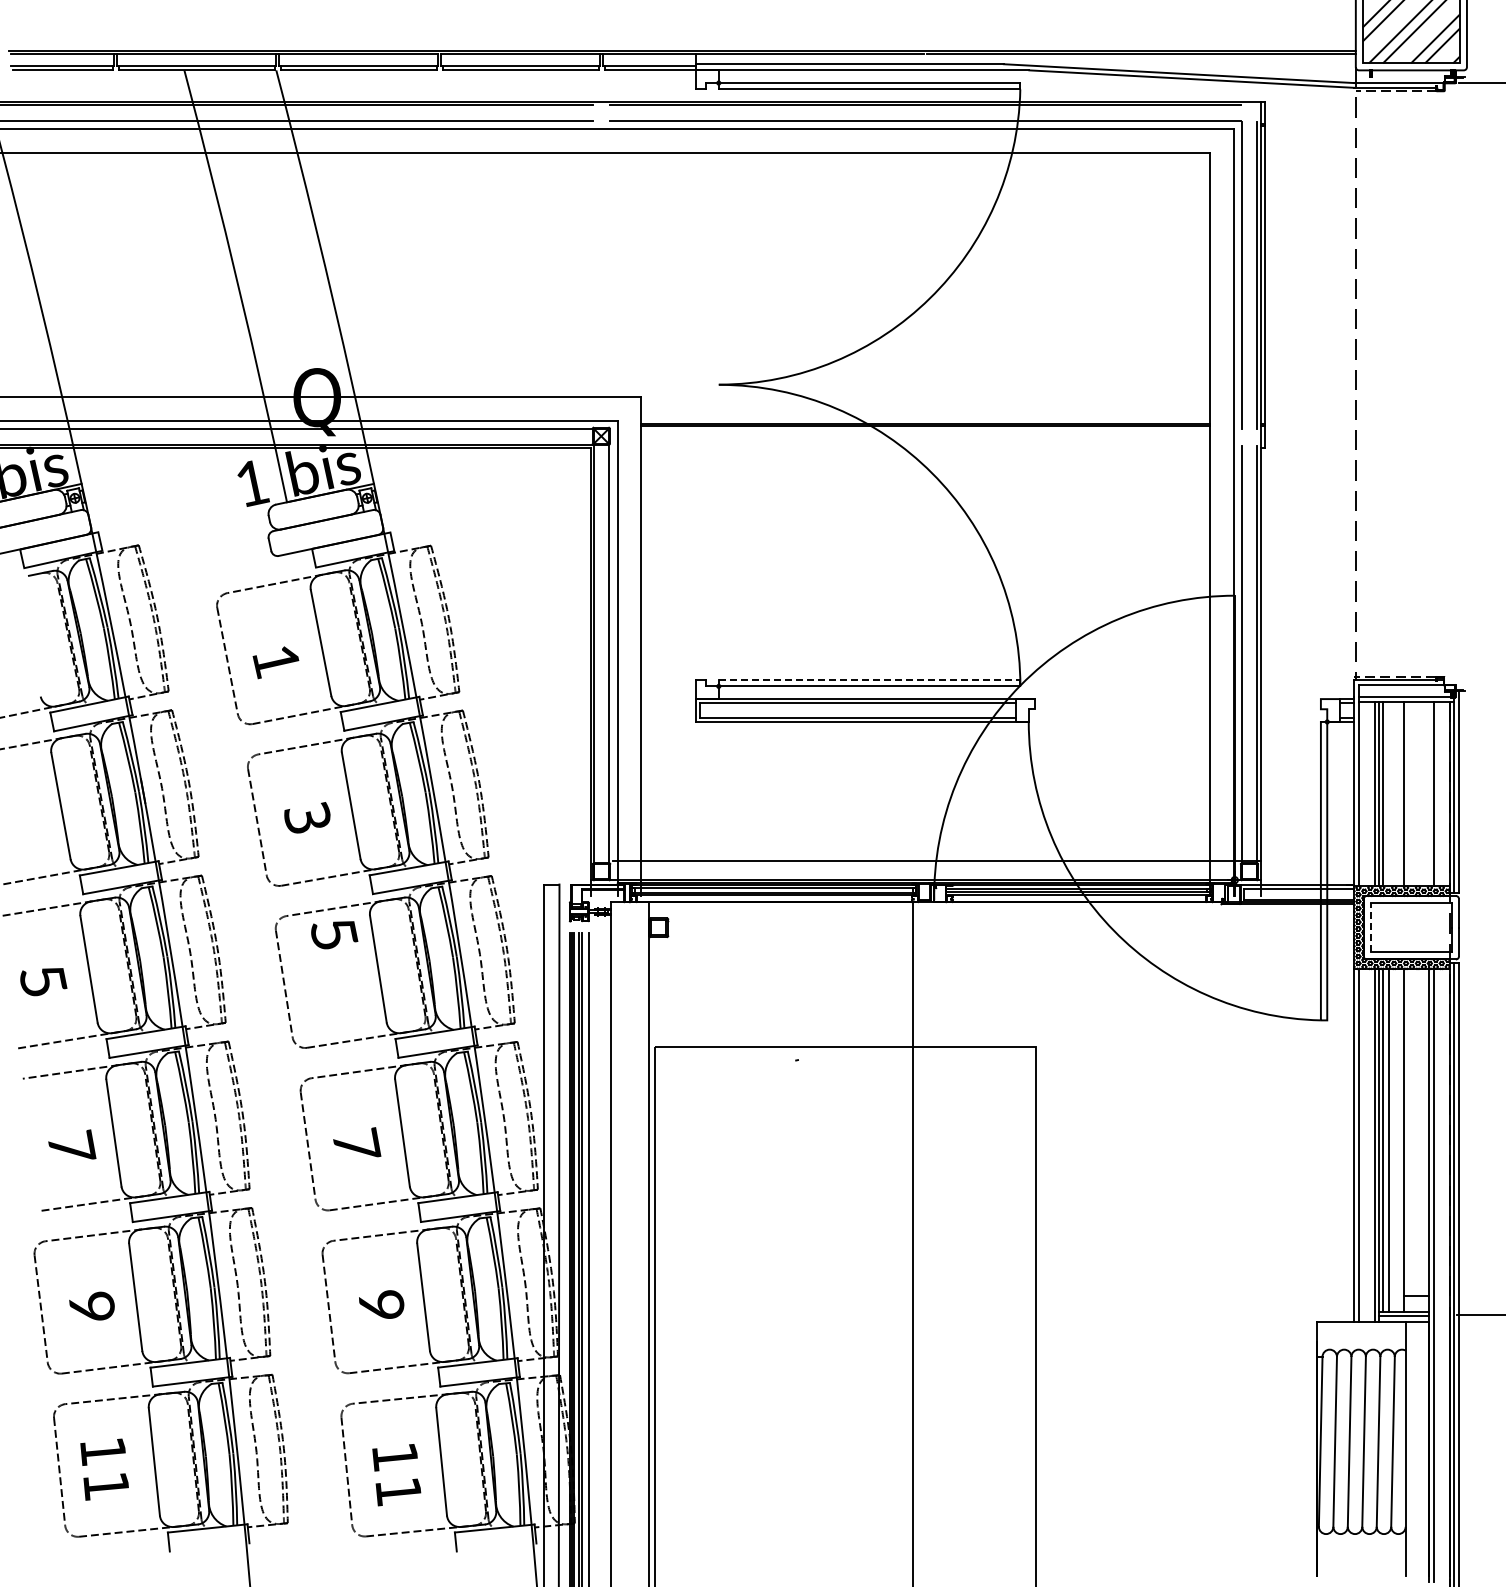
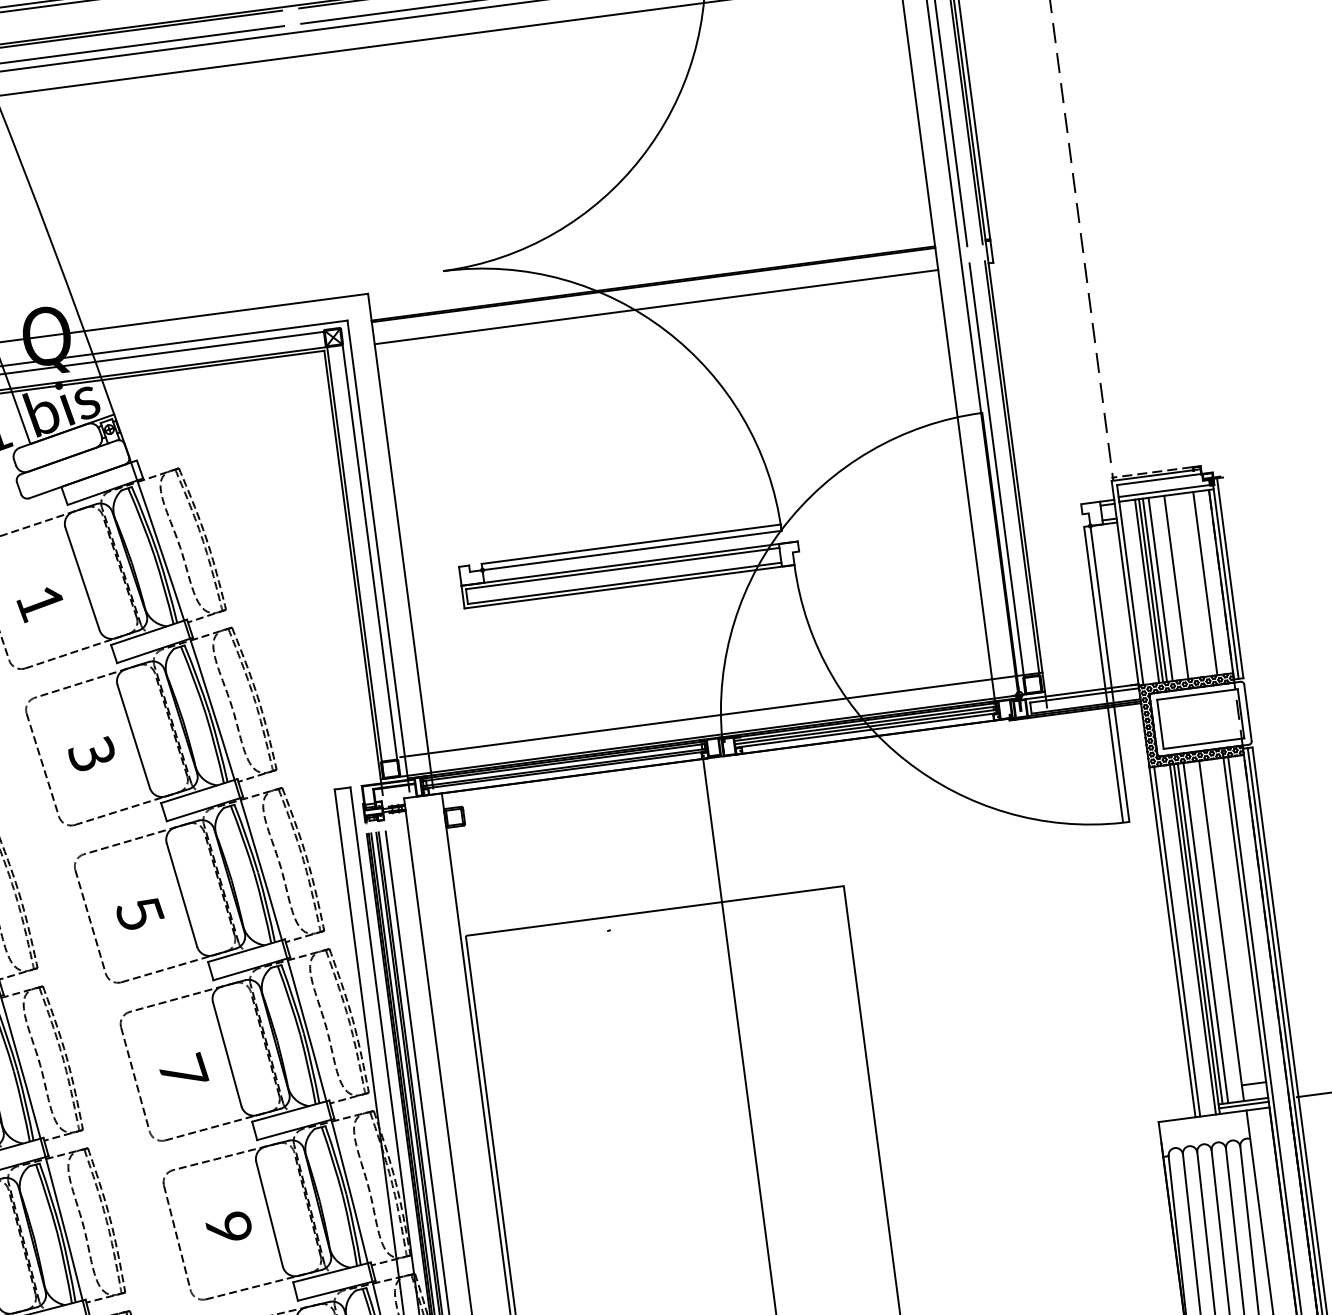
line: (925, 448) -> (656, 307), added
line: (869, 680) -> (631, 544), dashed -> solid
line: (1388, 793) -> (1160, 588), added
line: (1370, 927) -> (1160, 724), dashed -> solid
text: (334, 935) -> (140, 914), moved

